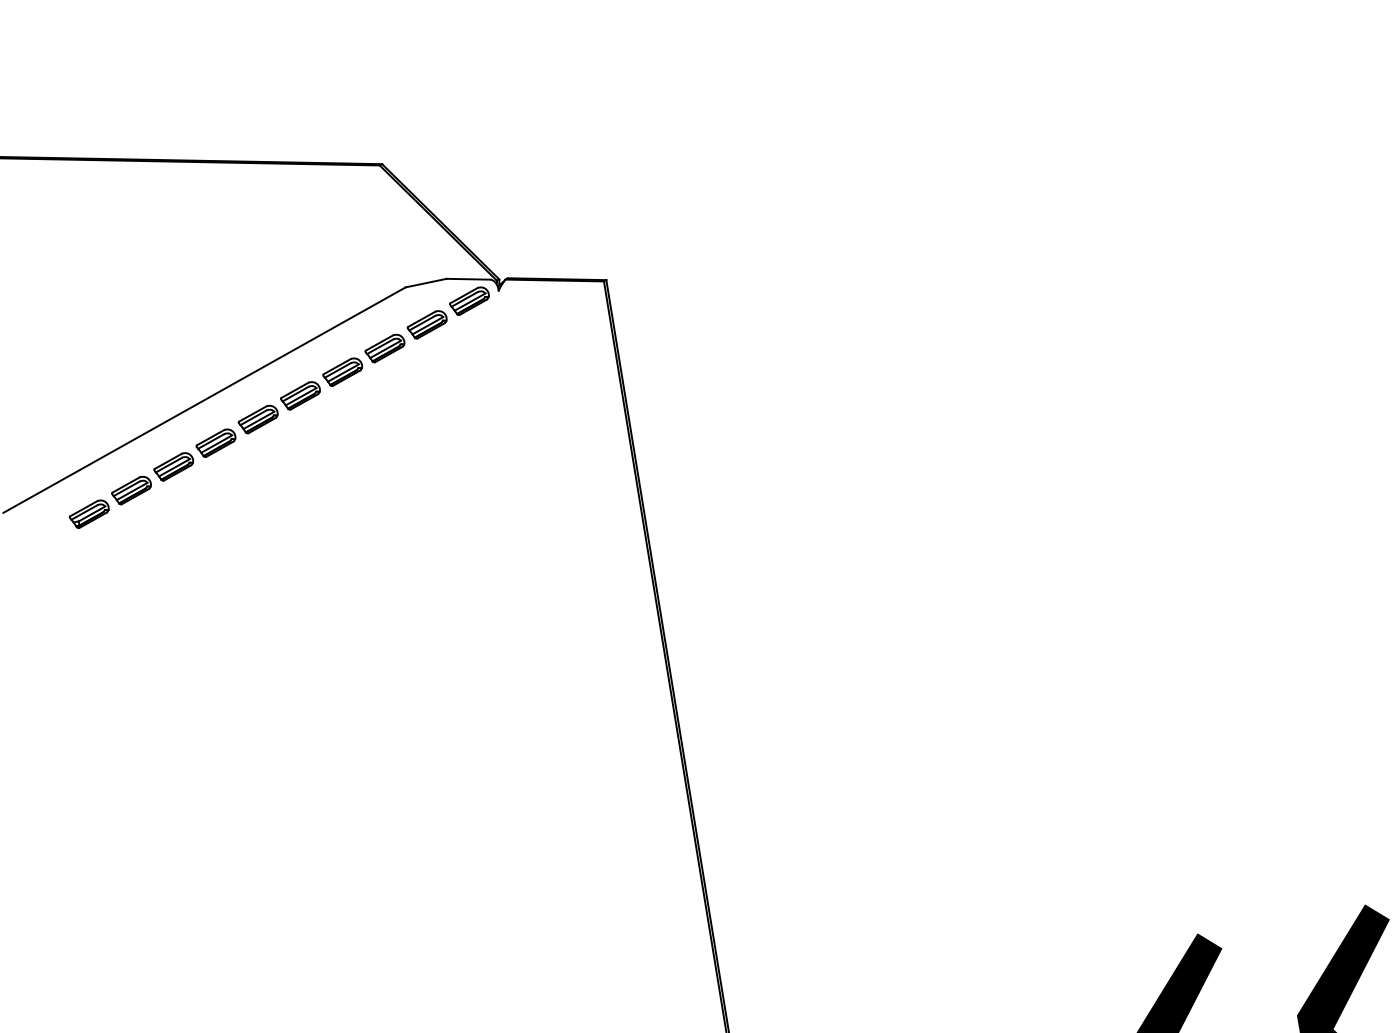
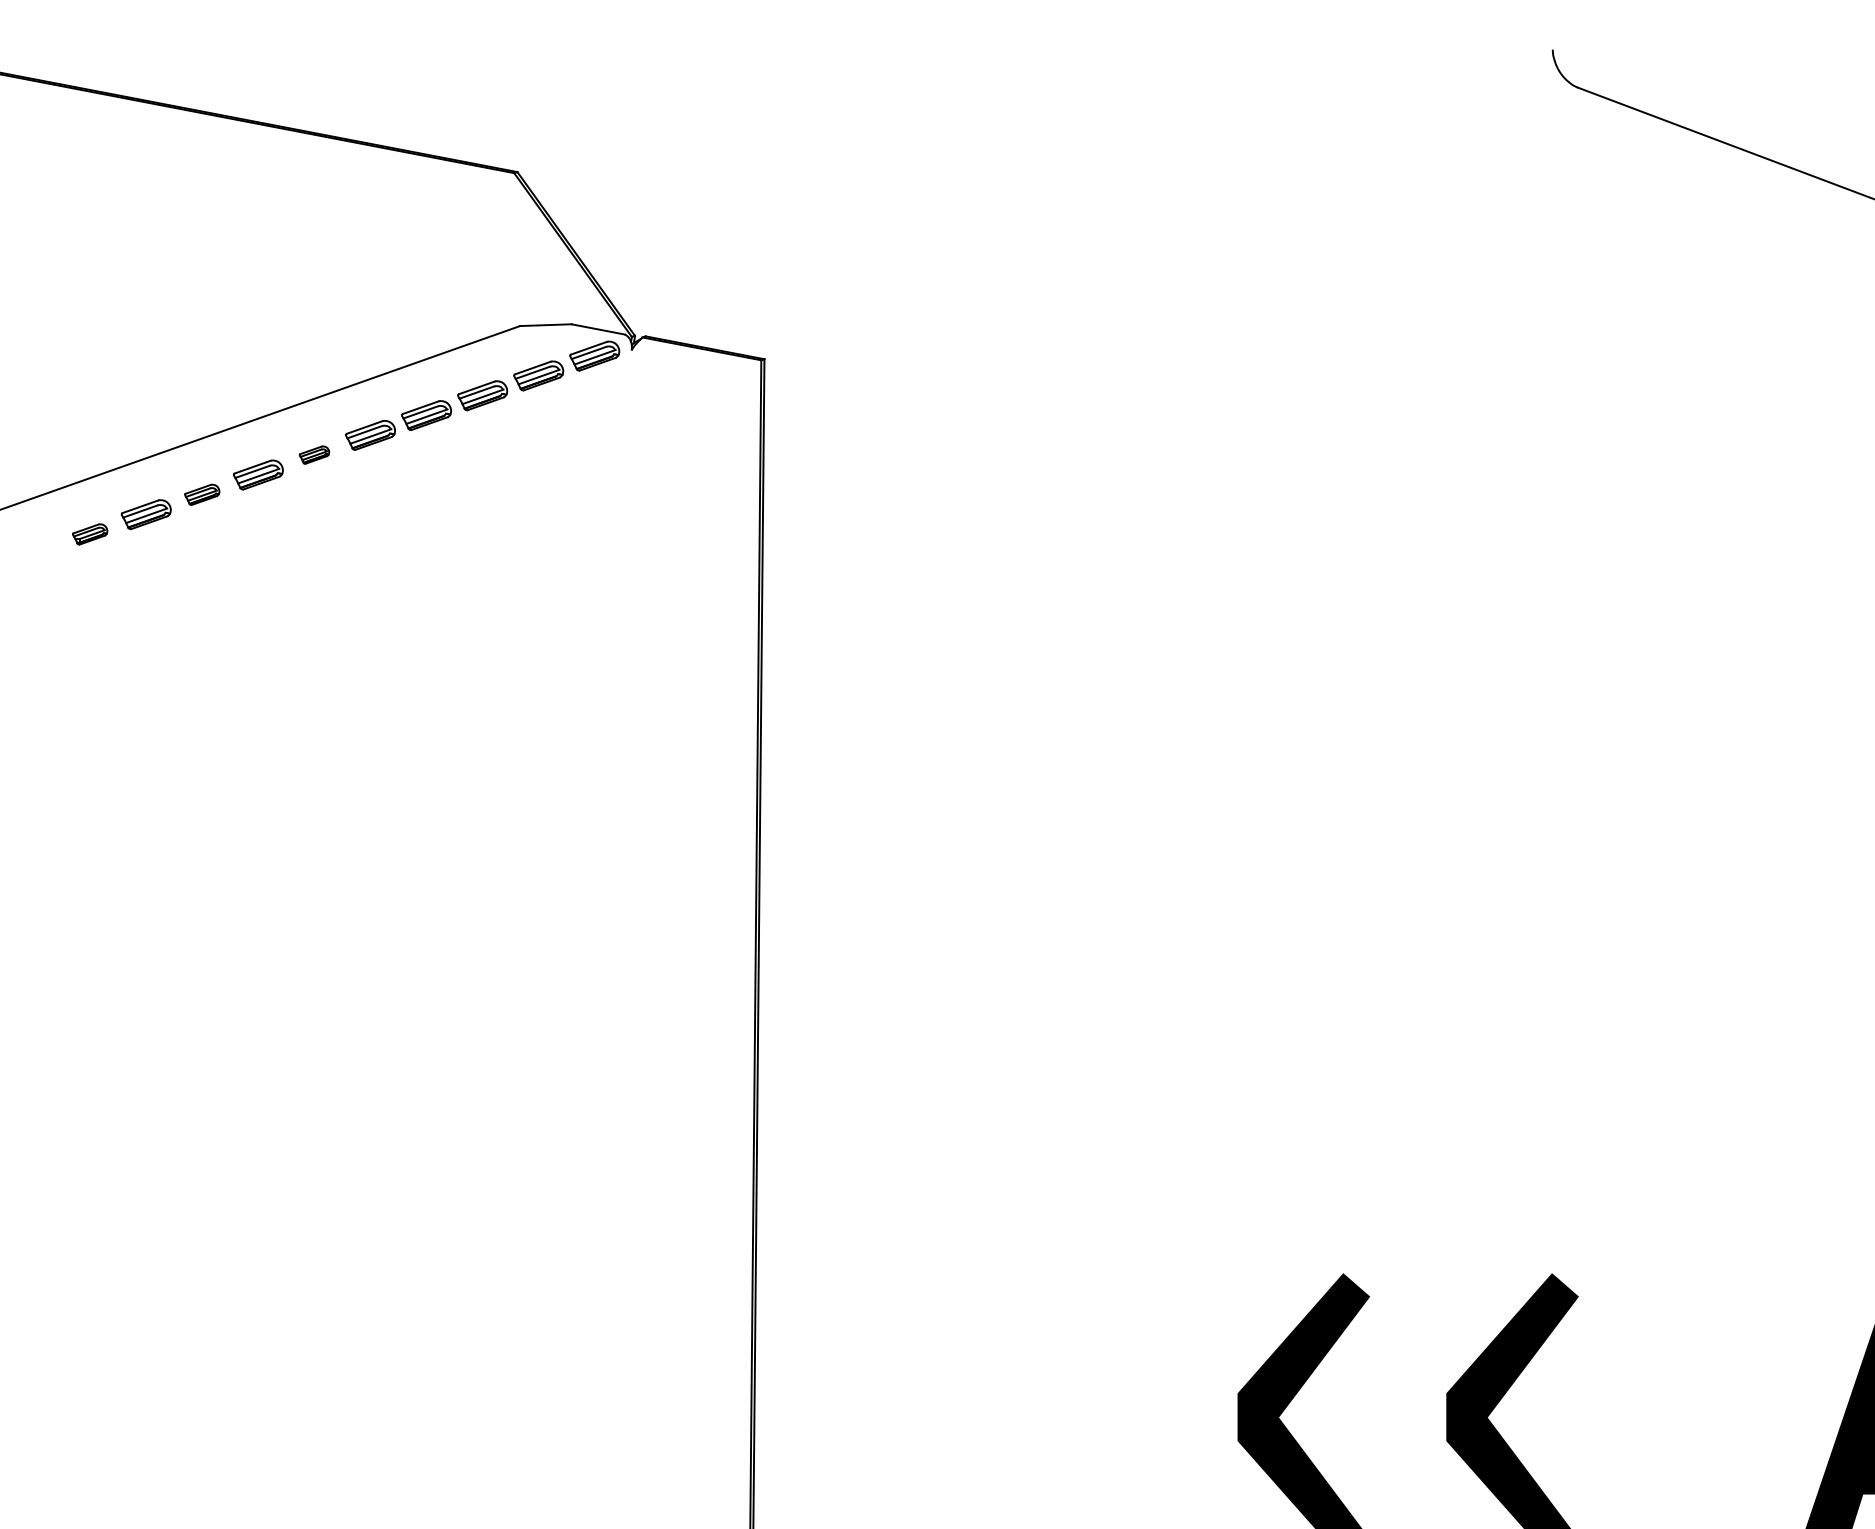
part: (258, 418) -> (314, 454), size x0.6
part: (173, 466) -> (201, 494), size x0.7
part: (88, 514) -> (89, 534), size x0.7

